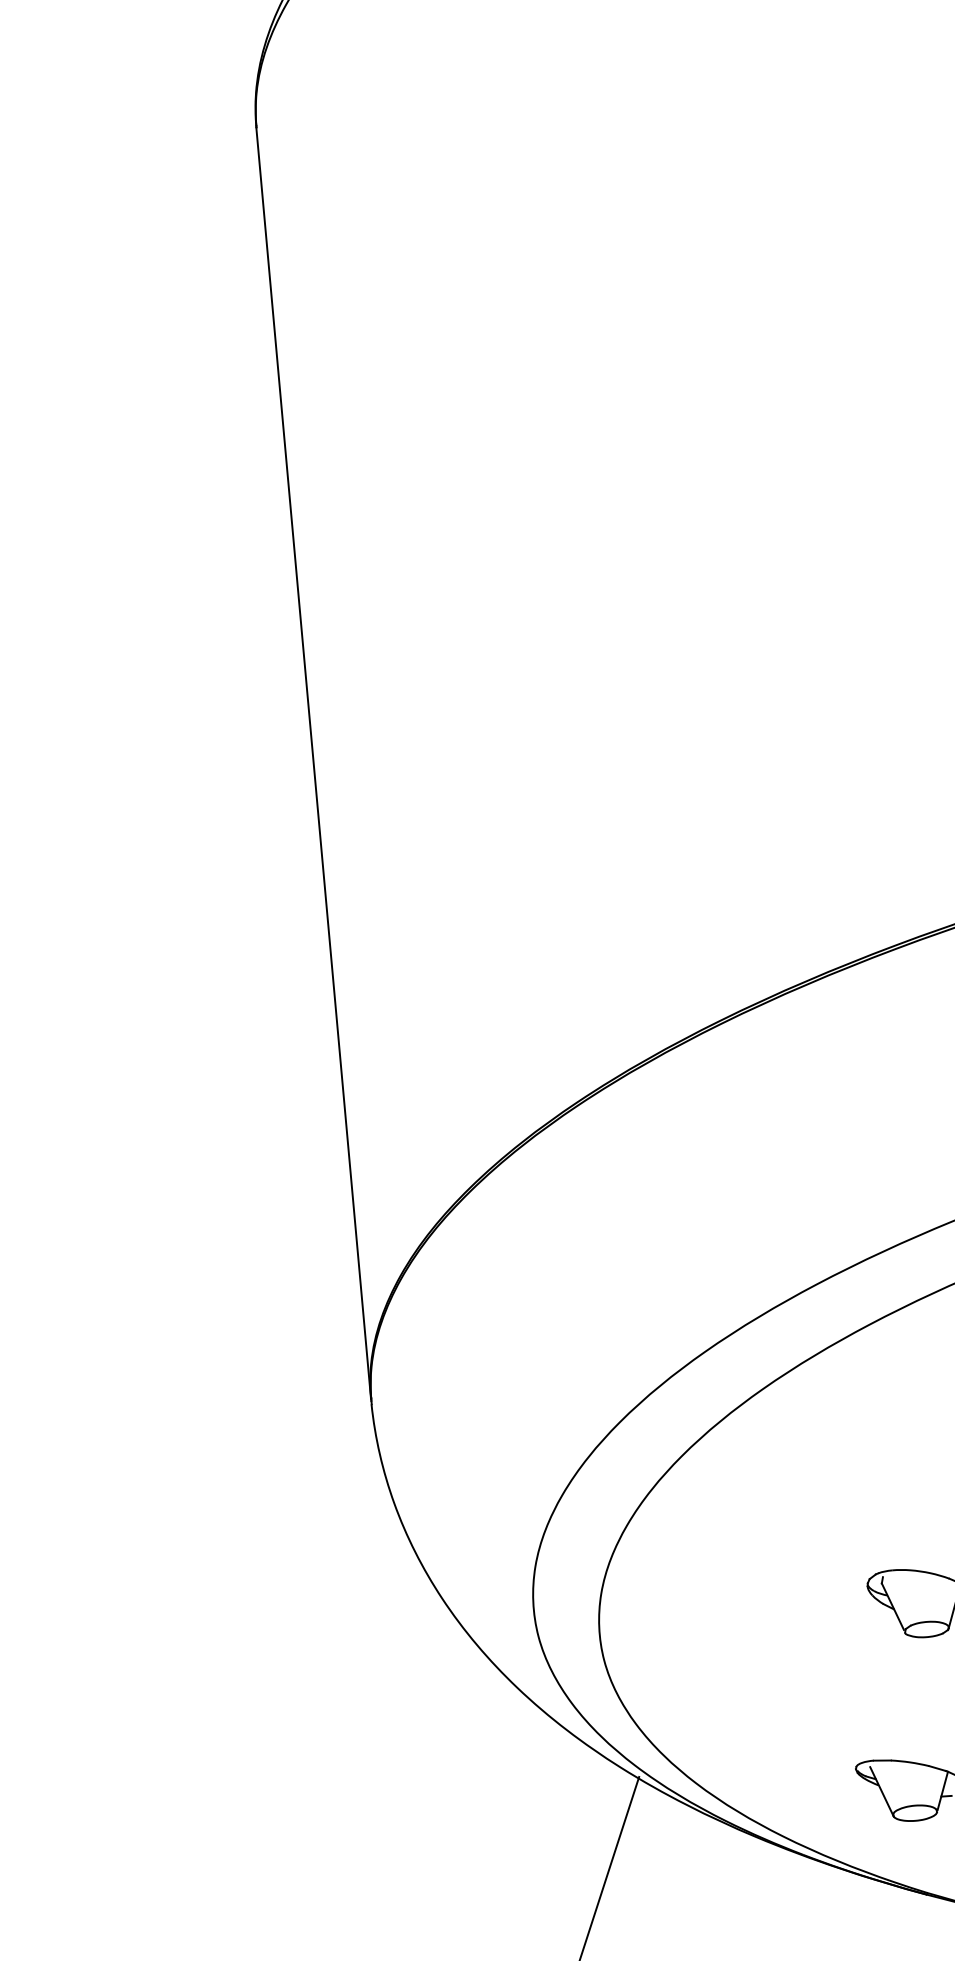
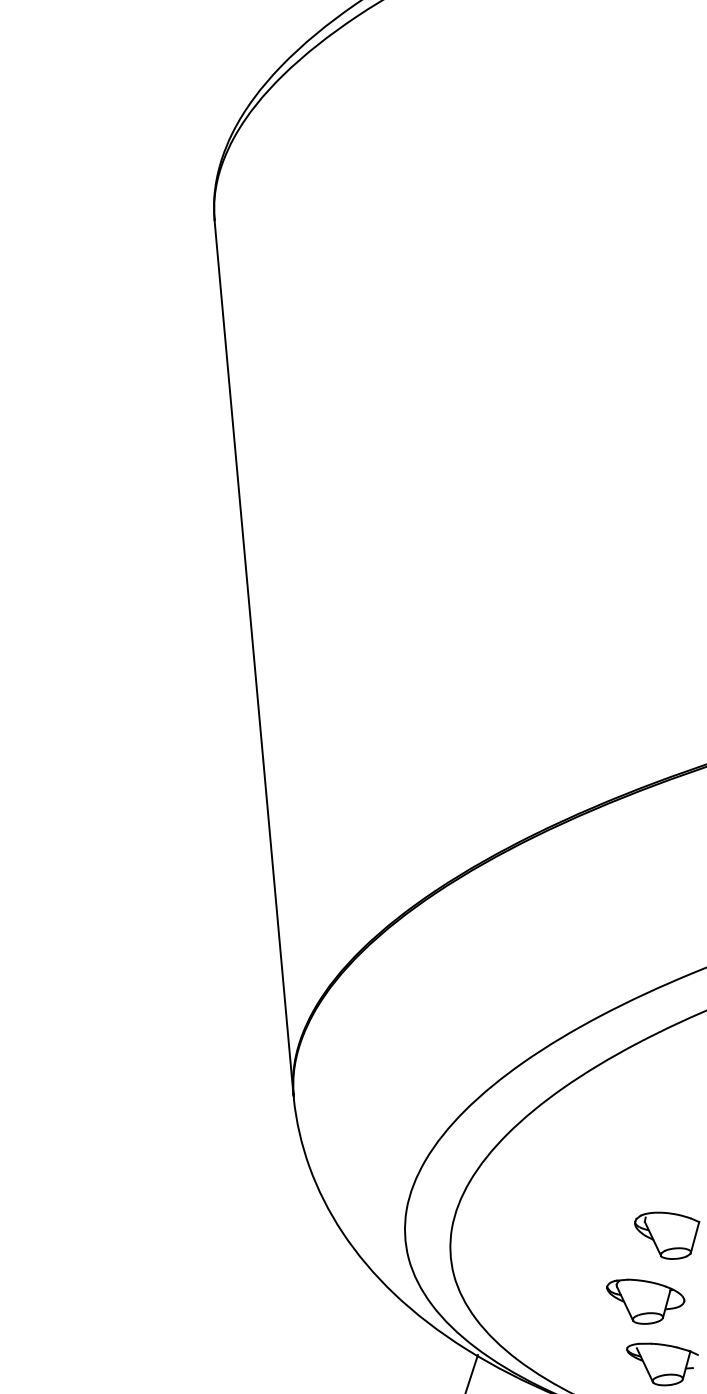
part: (882, 1699) -> (645, 1301), added

